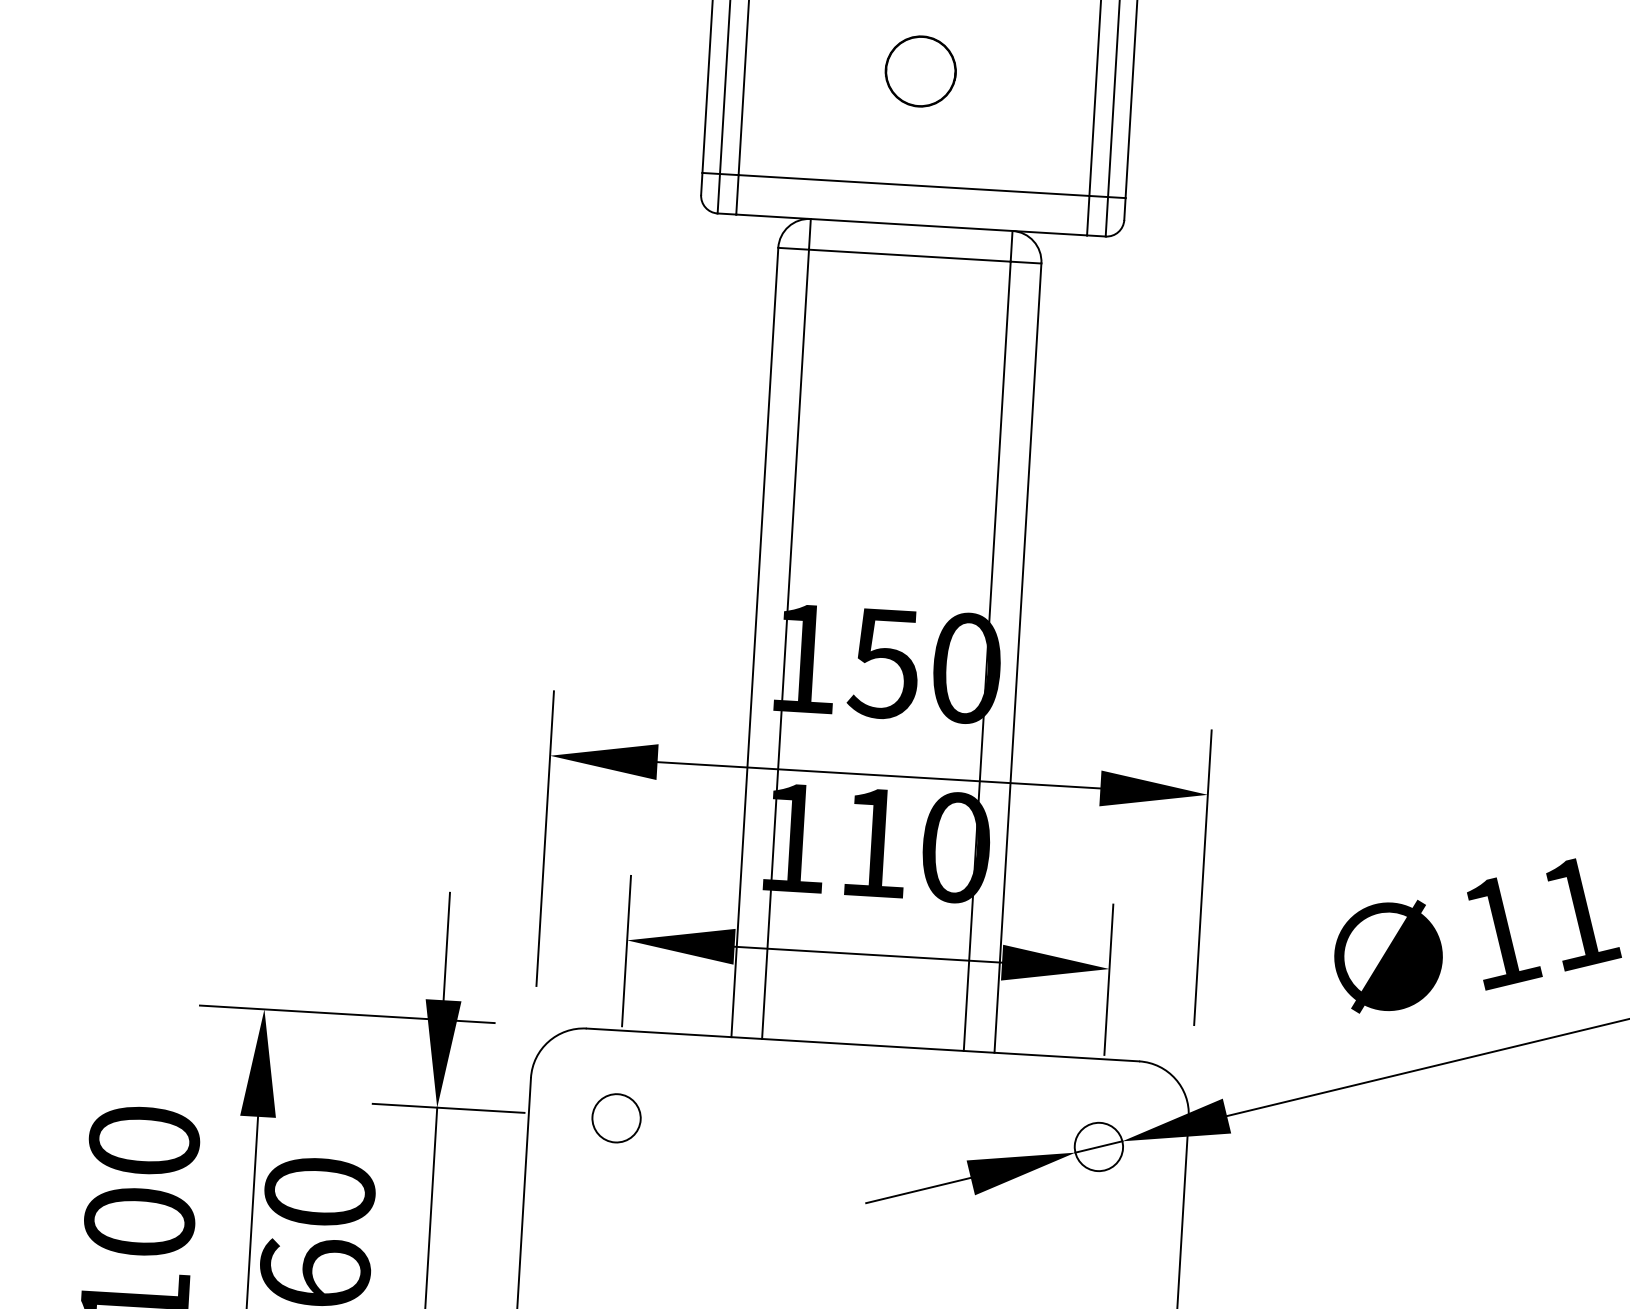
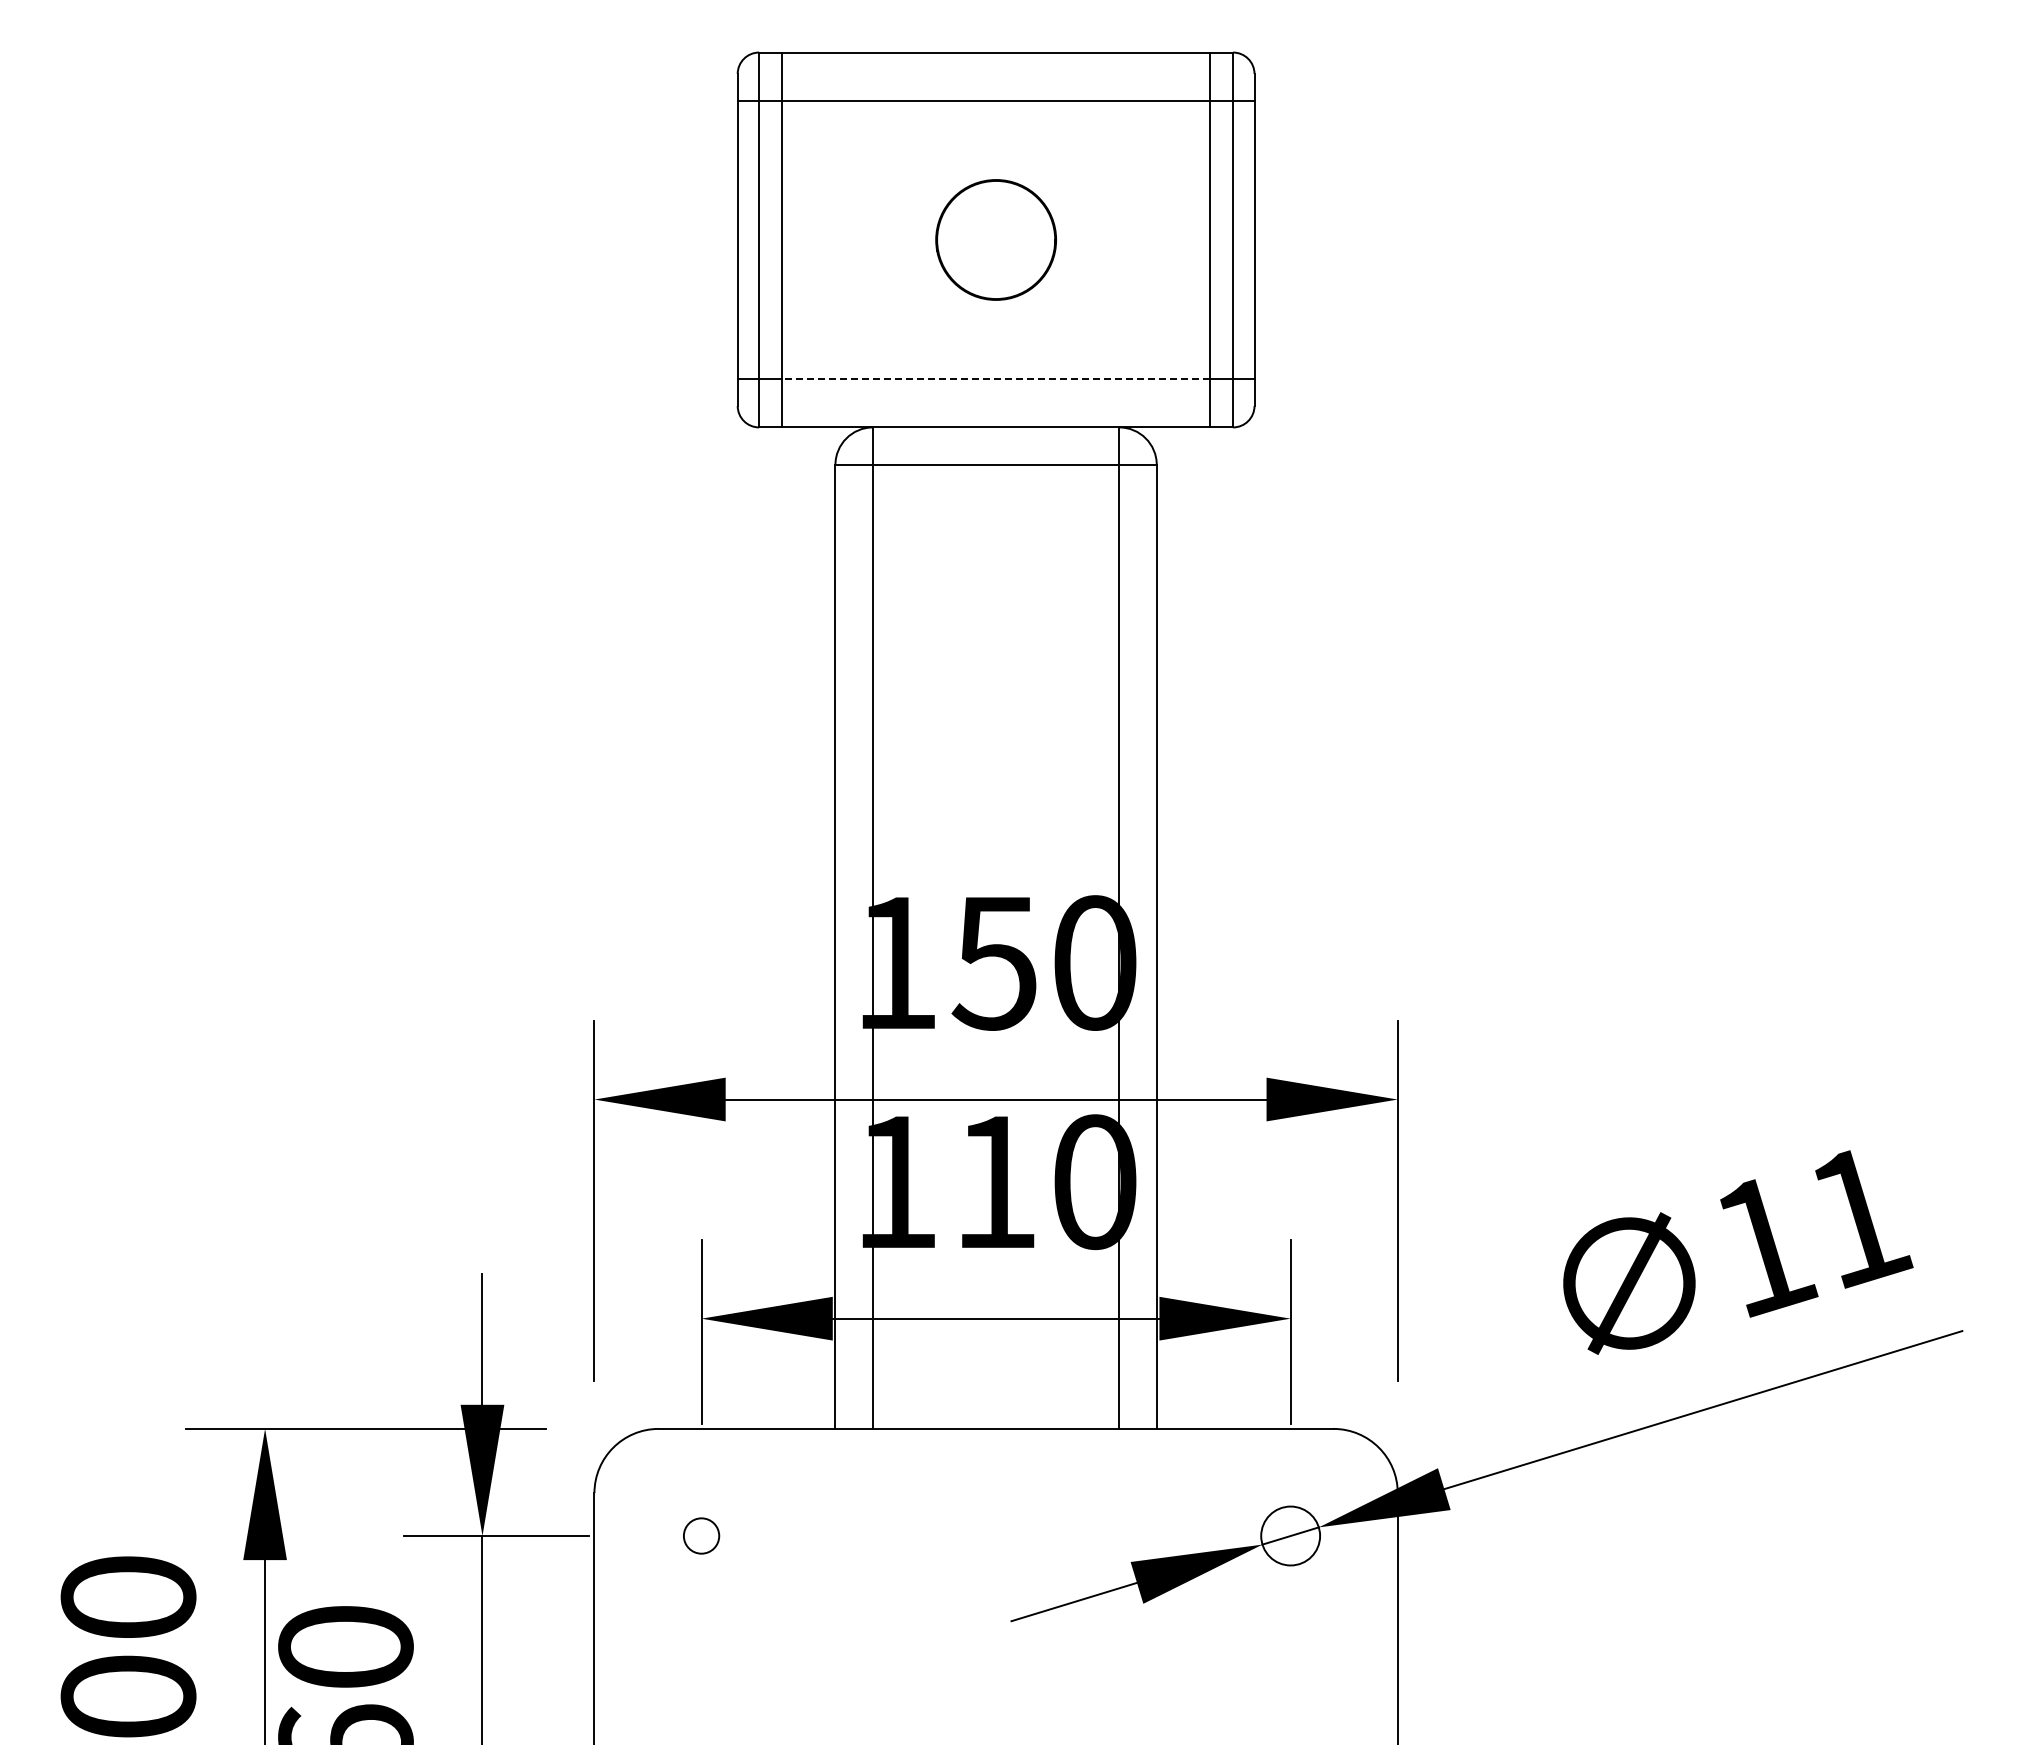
circle: (920, 71) -> (995, 239), size x1.4
line: (913, 185) -> (995, 379), solid -> dashed
circle: (616, 1117) -> (701, 1535), size x0.6

